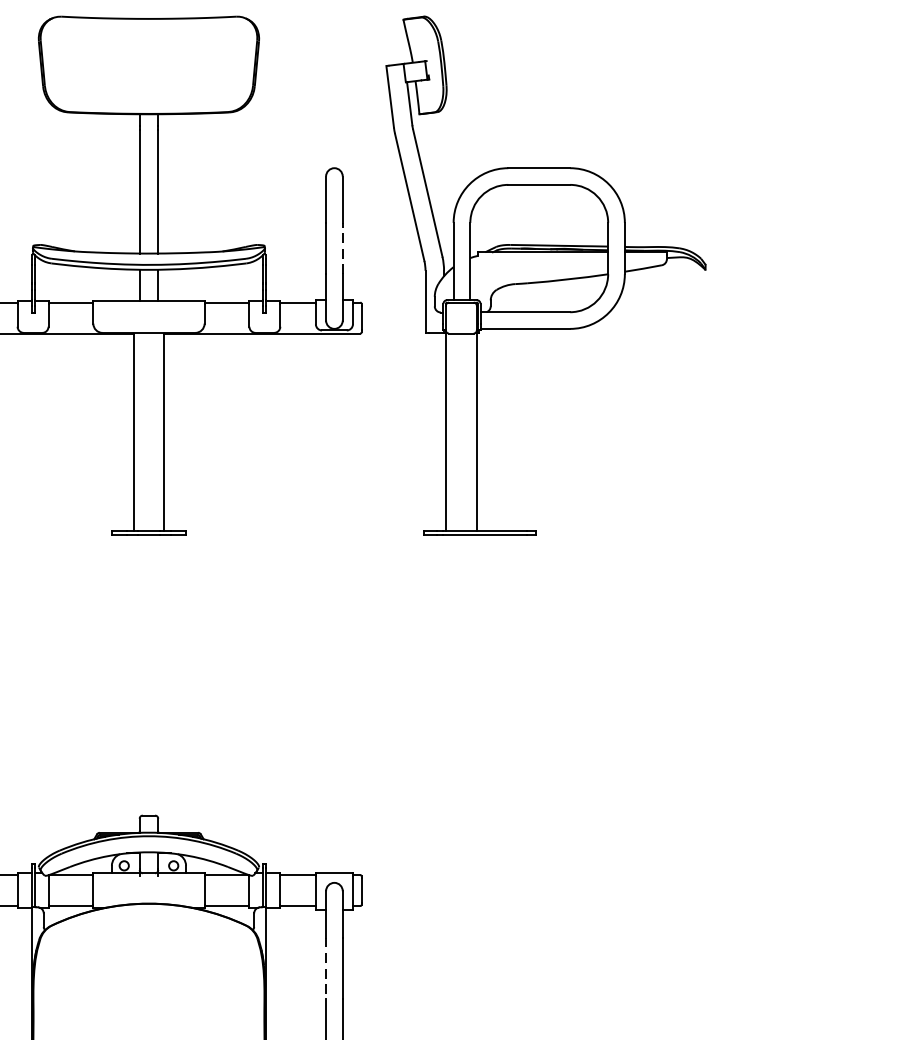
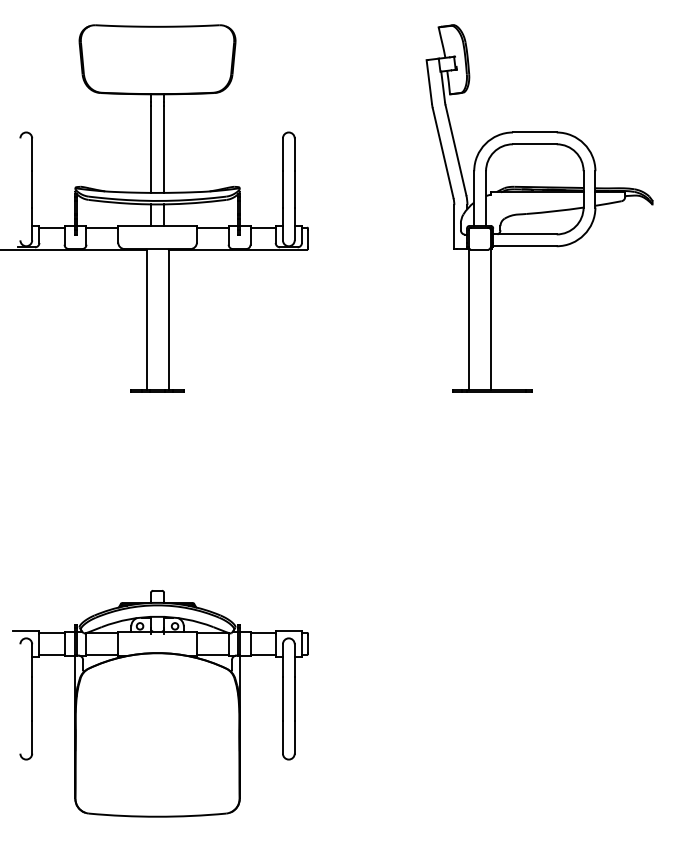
line: (342, 247) -> (294, 188), dashed -> solid
part: (545, 275) -> (539, 208), moved
line: (325, 967) -> (282, 698), dashed -> solid

